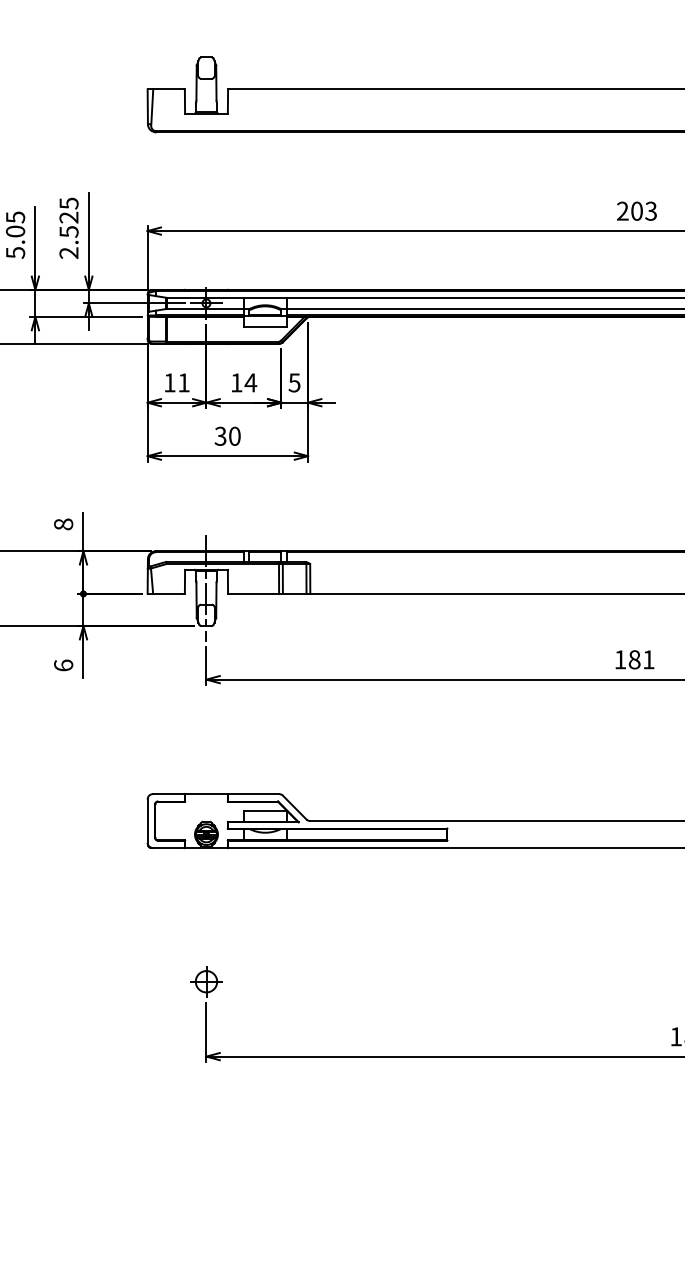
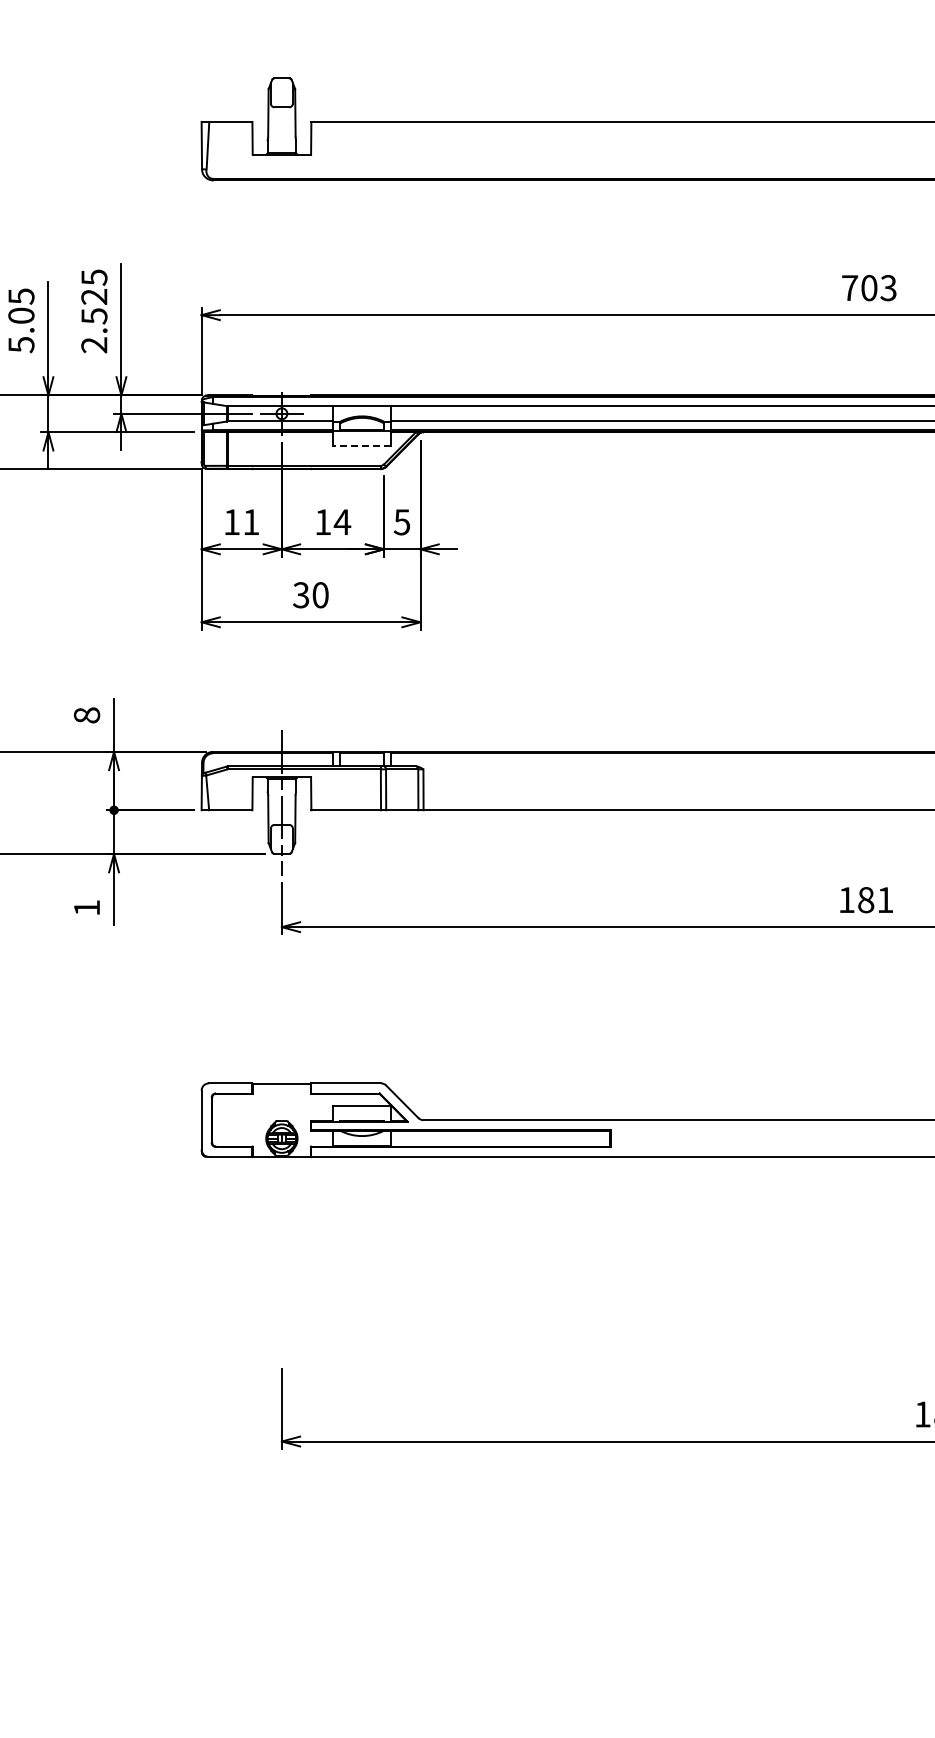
text: (623, 210) -> (850, 287), 203 -> 703
line: (264, 327) -> (361, 446), solid -> dashed
text: (63, 665) -> (86, 907), 6 -> 1
part: (206, 981) -> (281, 1338), removed

